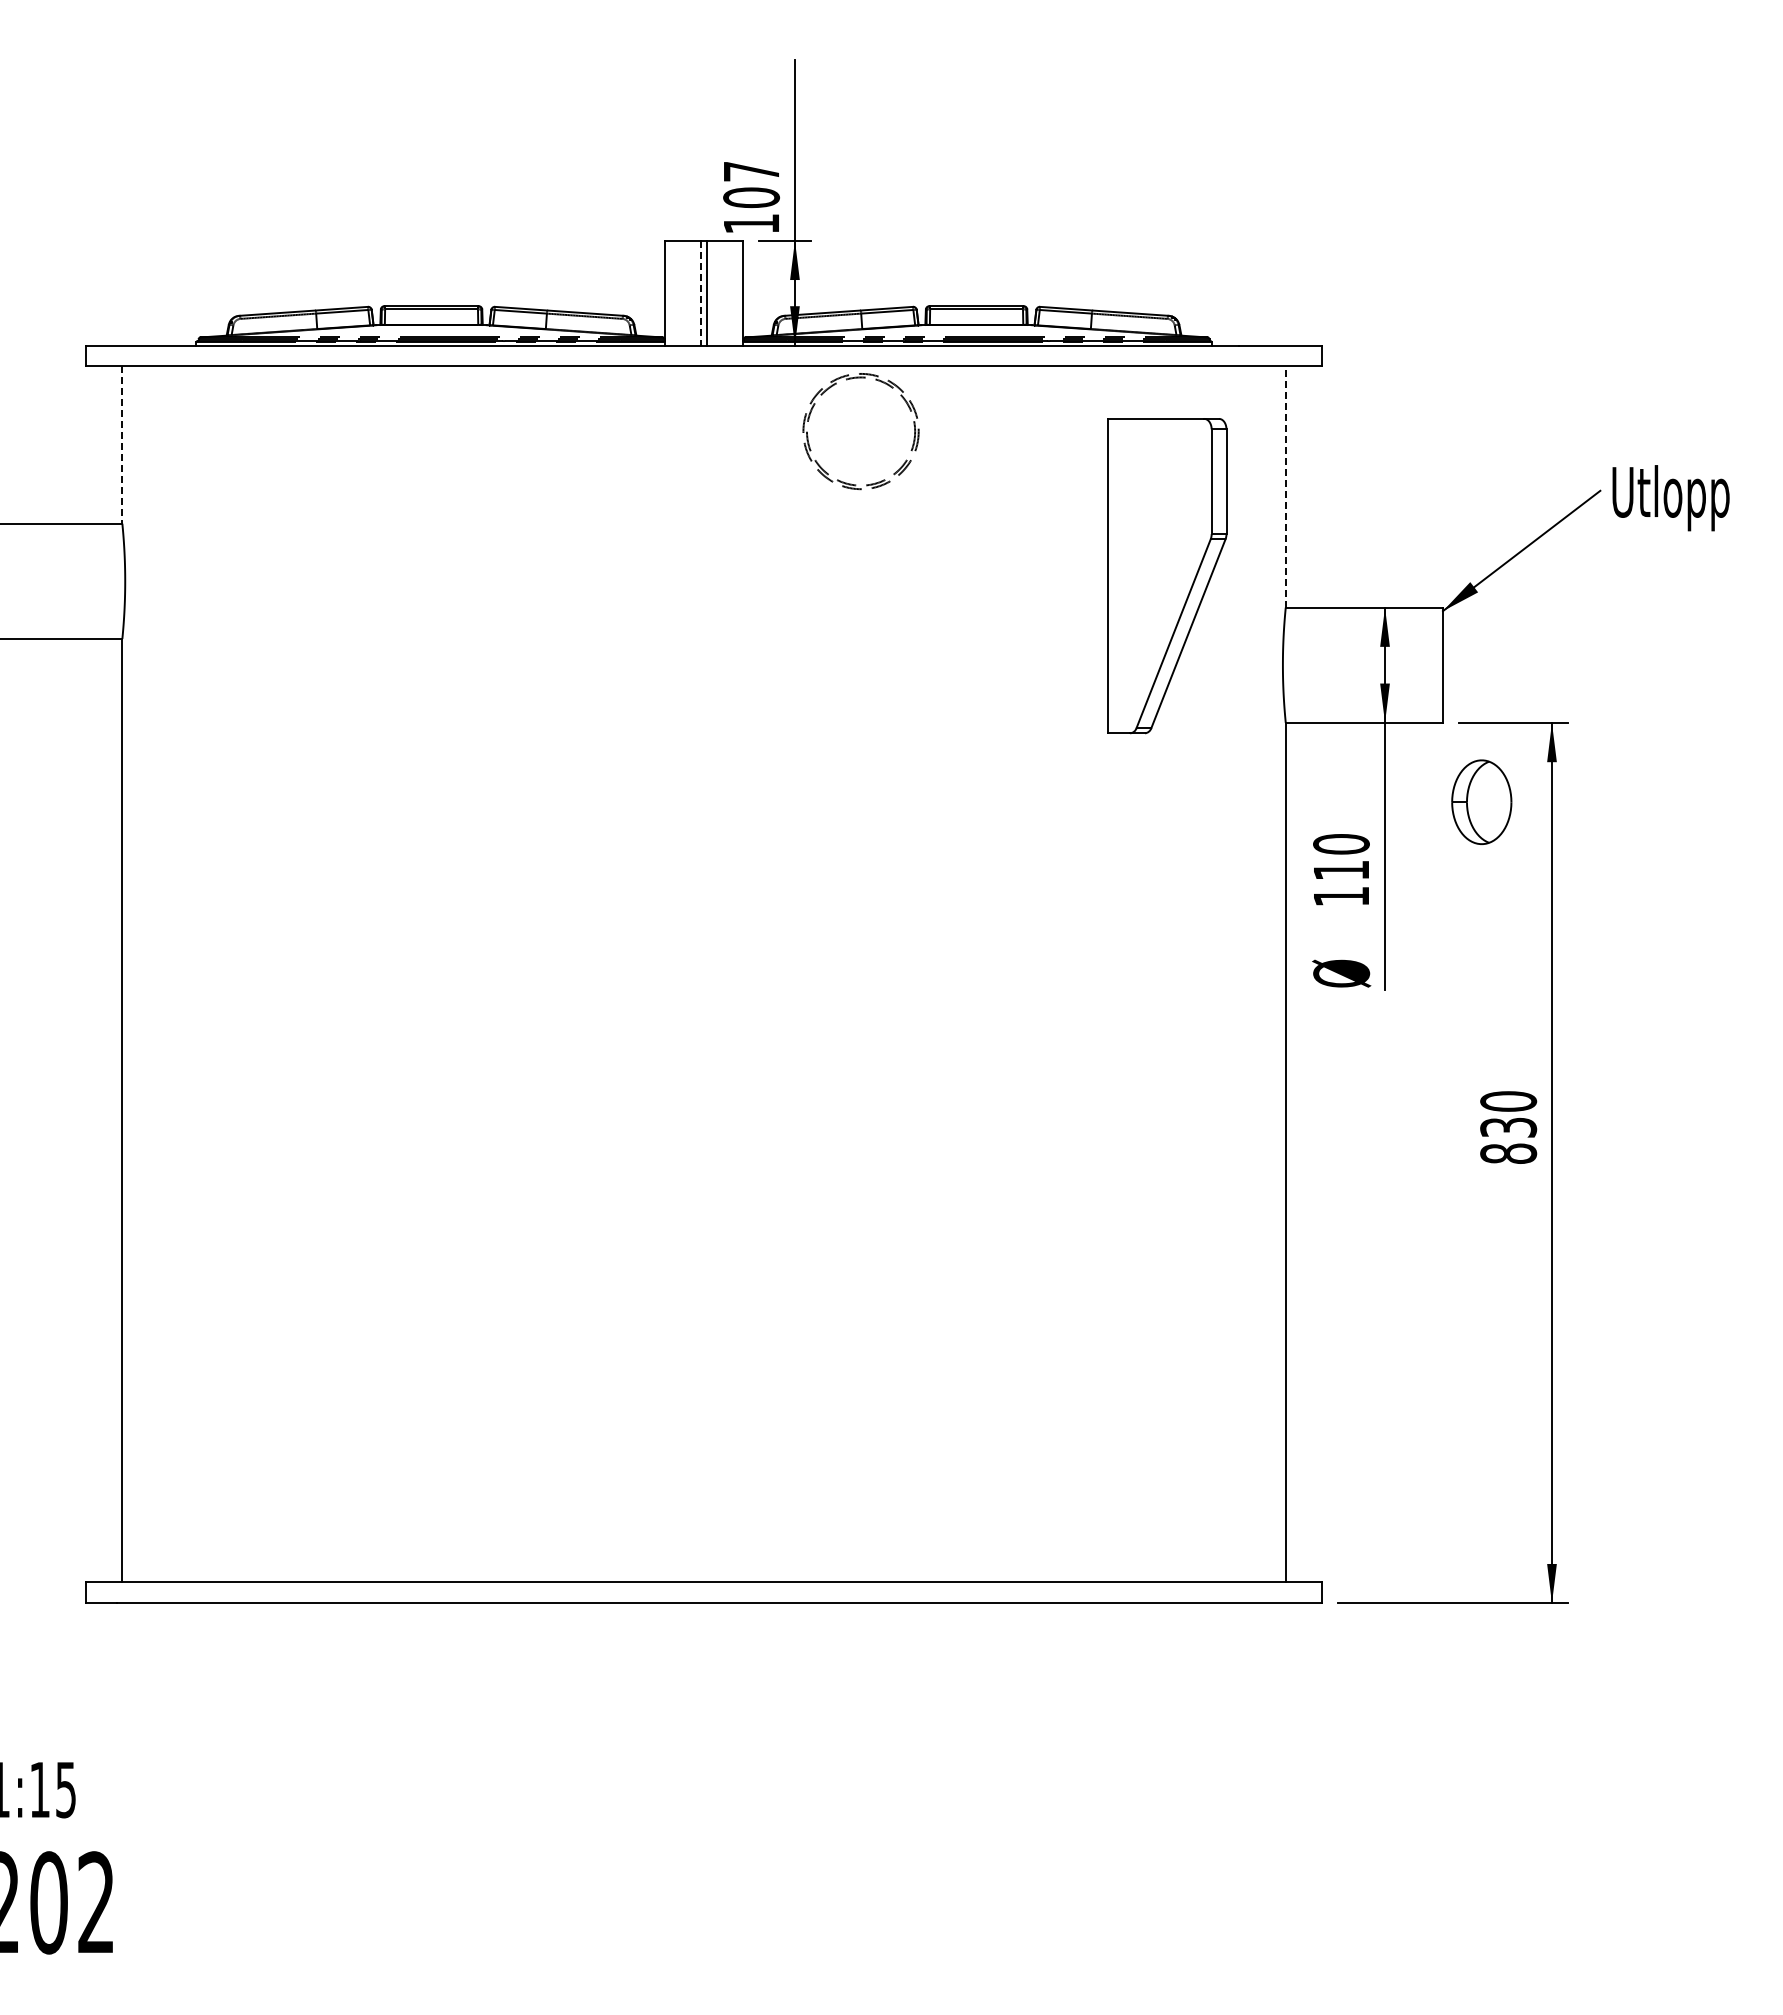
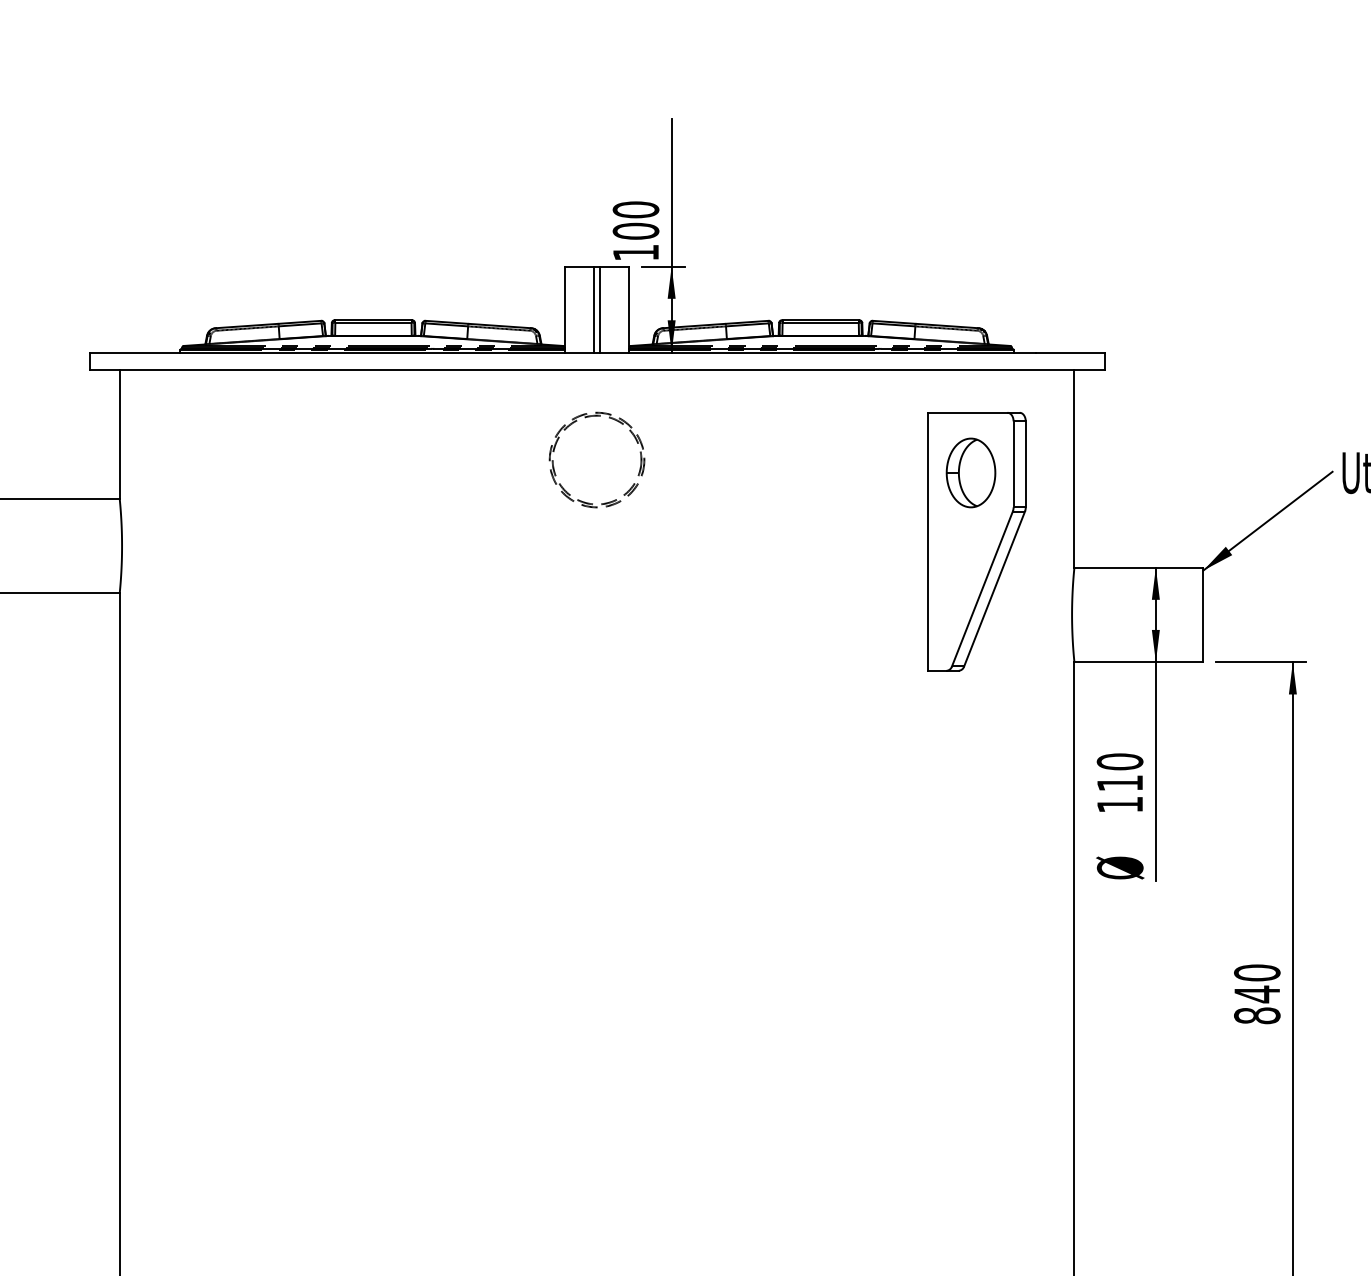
text: (751, 171) -> (635, 209), 107 -> 100
line: (700, 293) -> (594, 309), dashed -> solid
part: (808, 436) -> (553, 464), moved
line: (122, 445) -> (119, 434), dashed -> solid
line: (1285, 487) -> (1074, 469), dashed -> solid
part: (1481, 801) -> (970, 472), moved
text: (1508, 1127) -> (1257, 994), 830 -> 840

